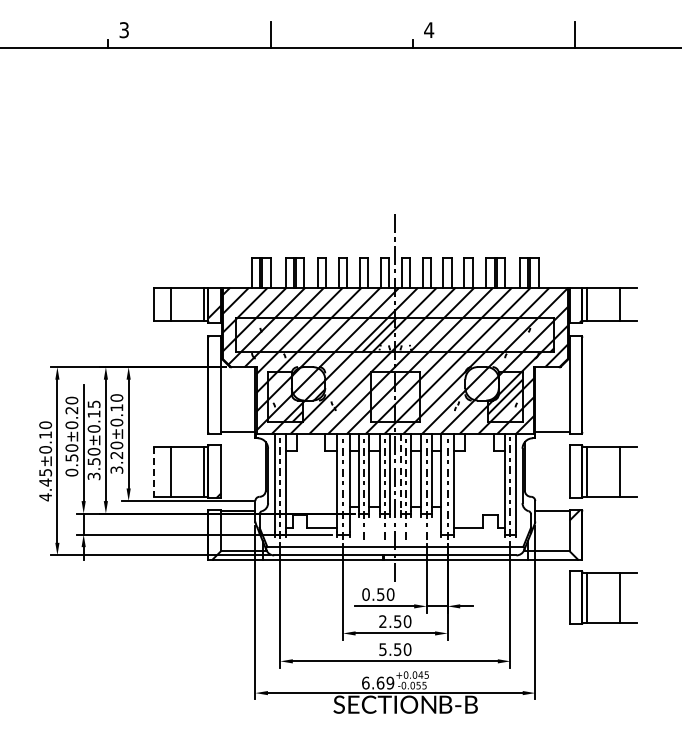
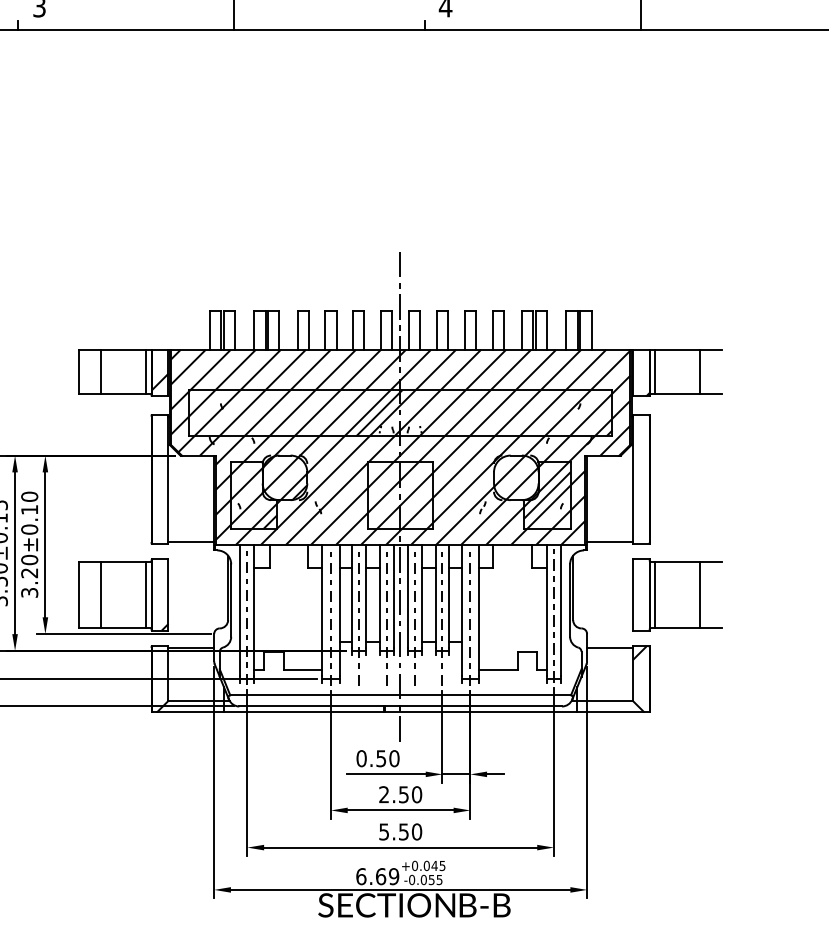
line: (153, 472) -> (78, 596), dashed -> solid
line: (400, 472) -> (407, 596), dashed -> solid
part: (603, 597) -> (677, 762), removed

